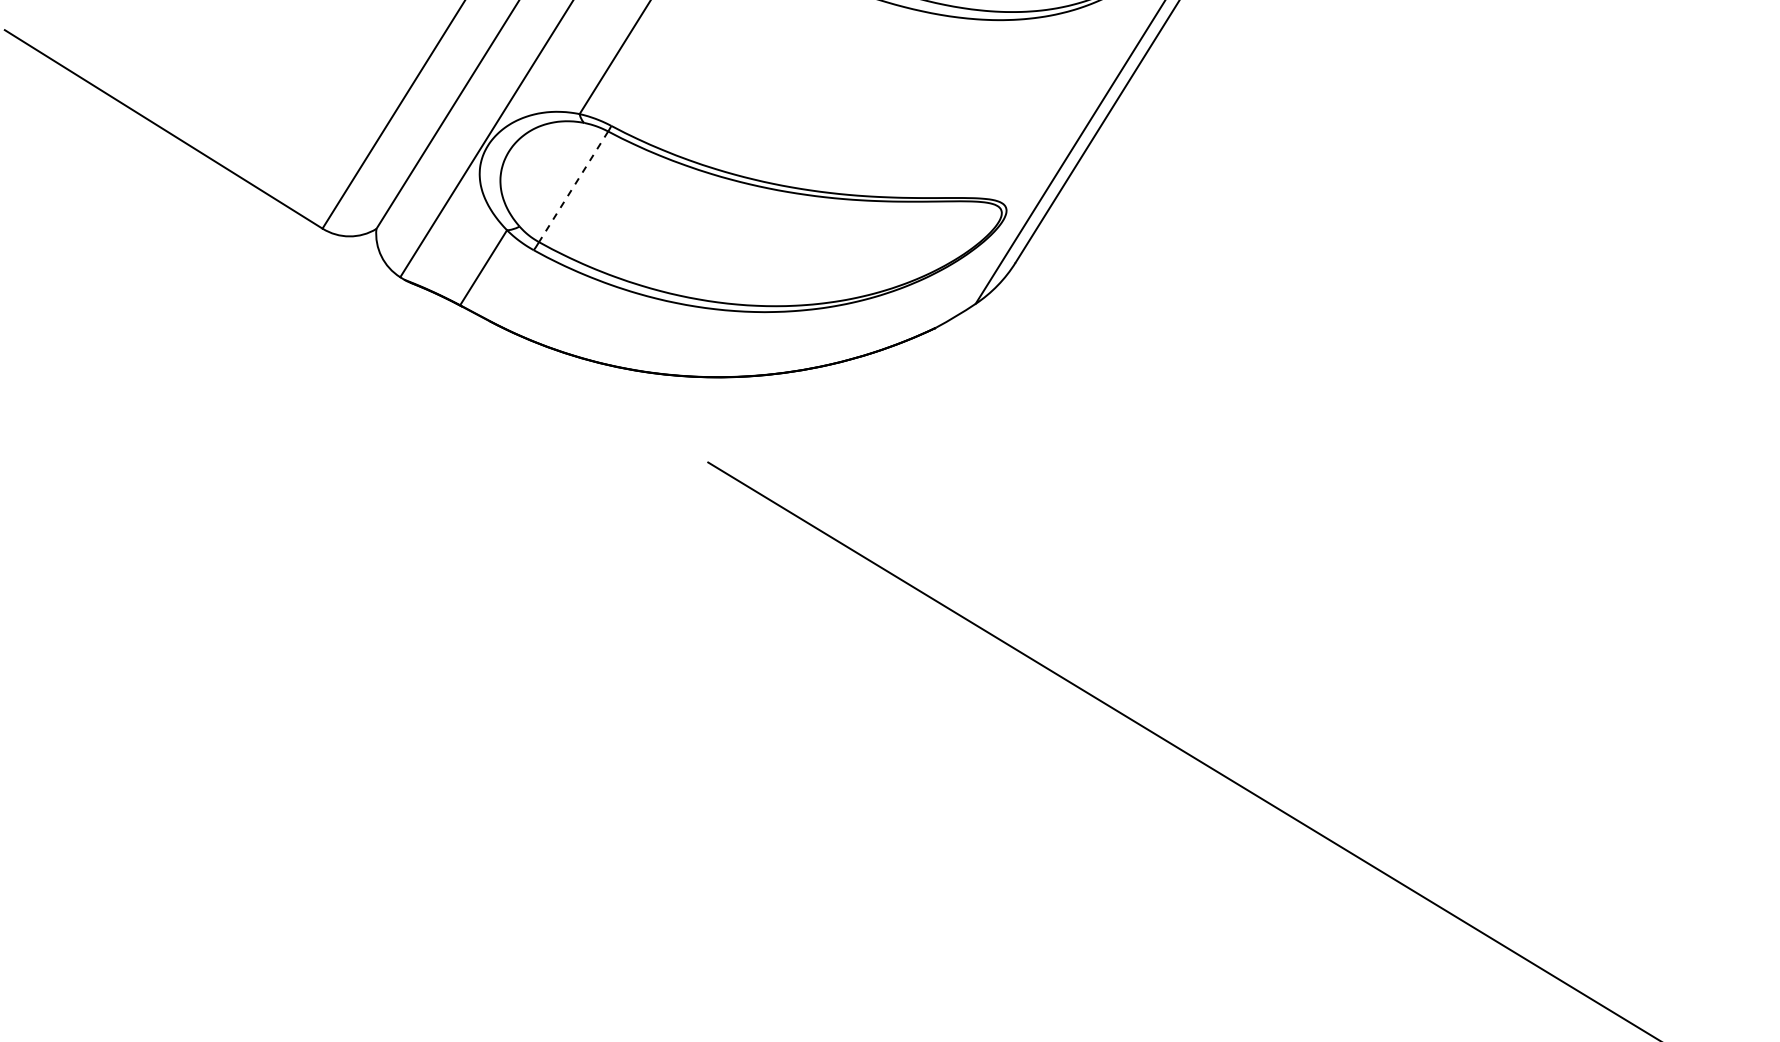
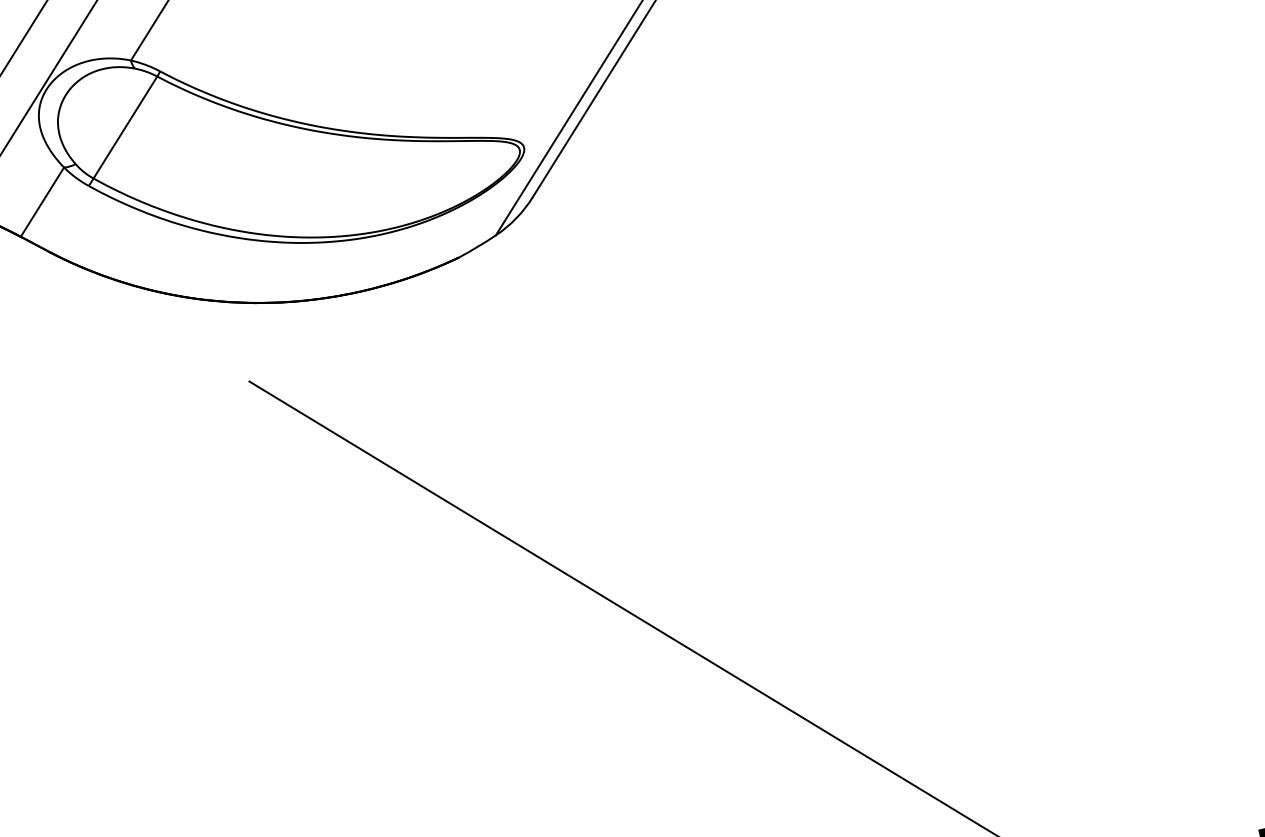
line: (573, 187) -> (125, 128), dashed -> solid

